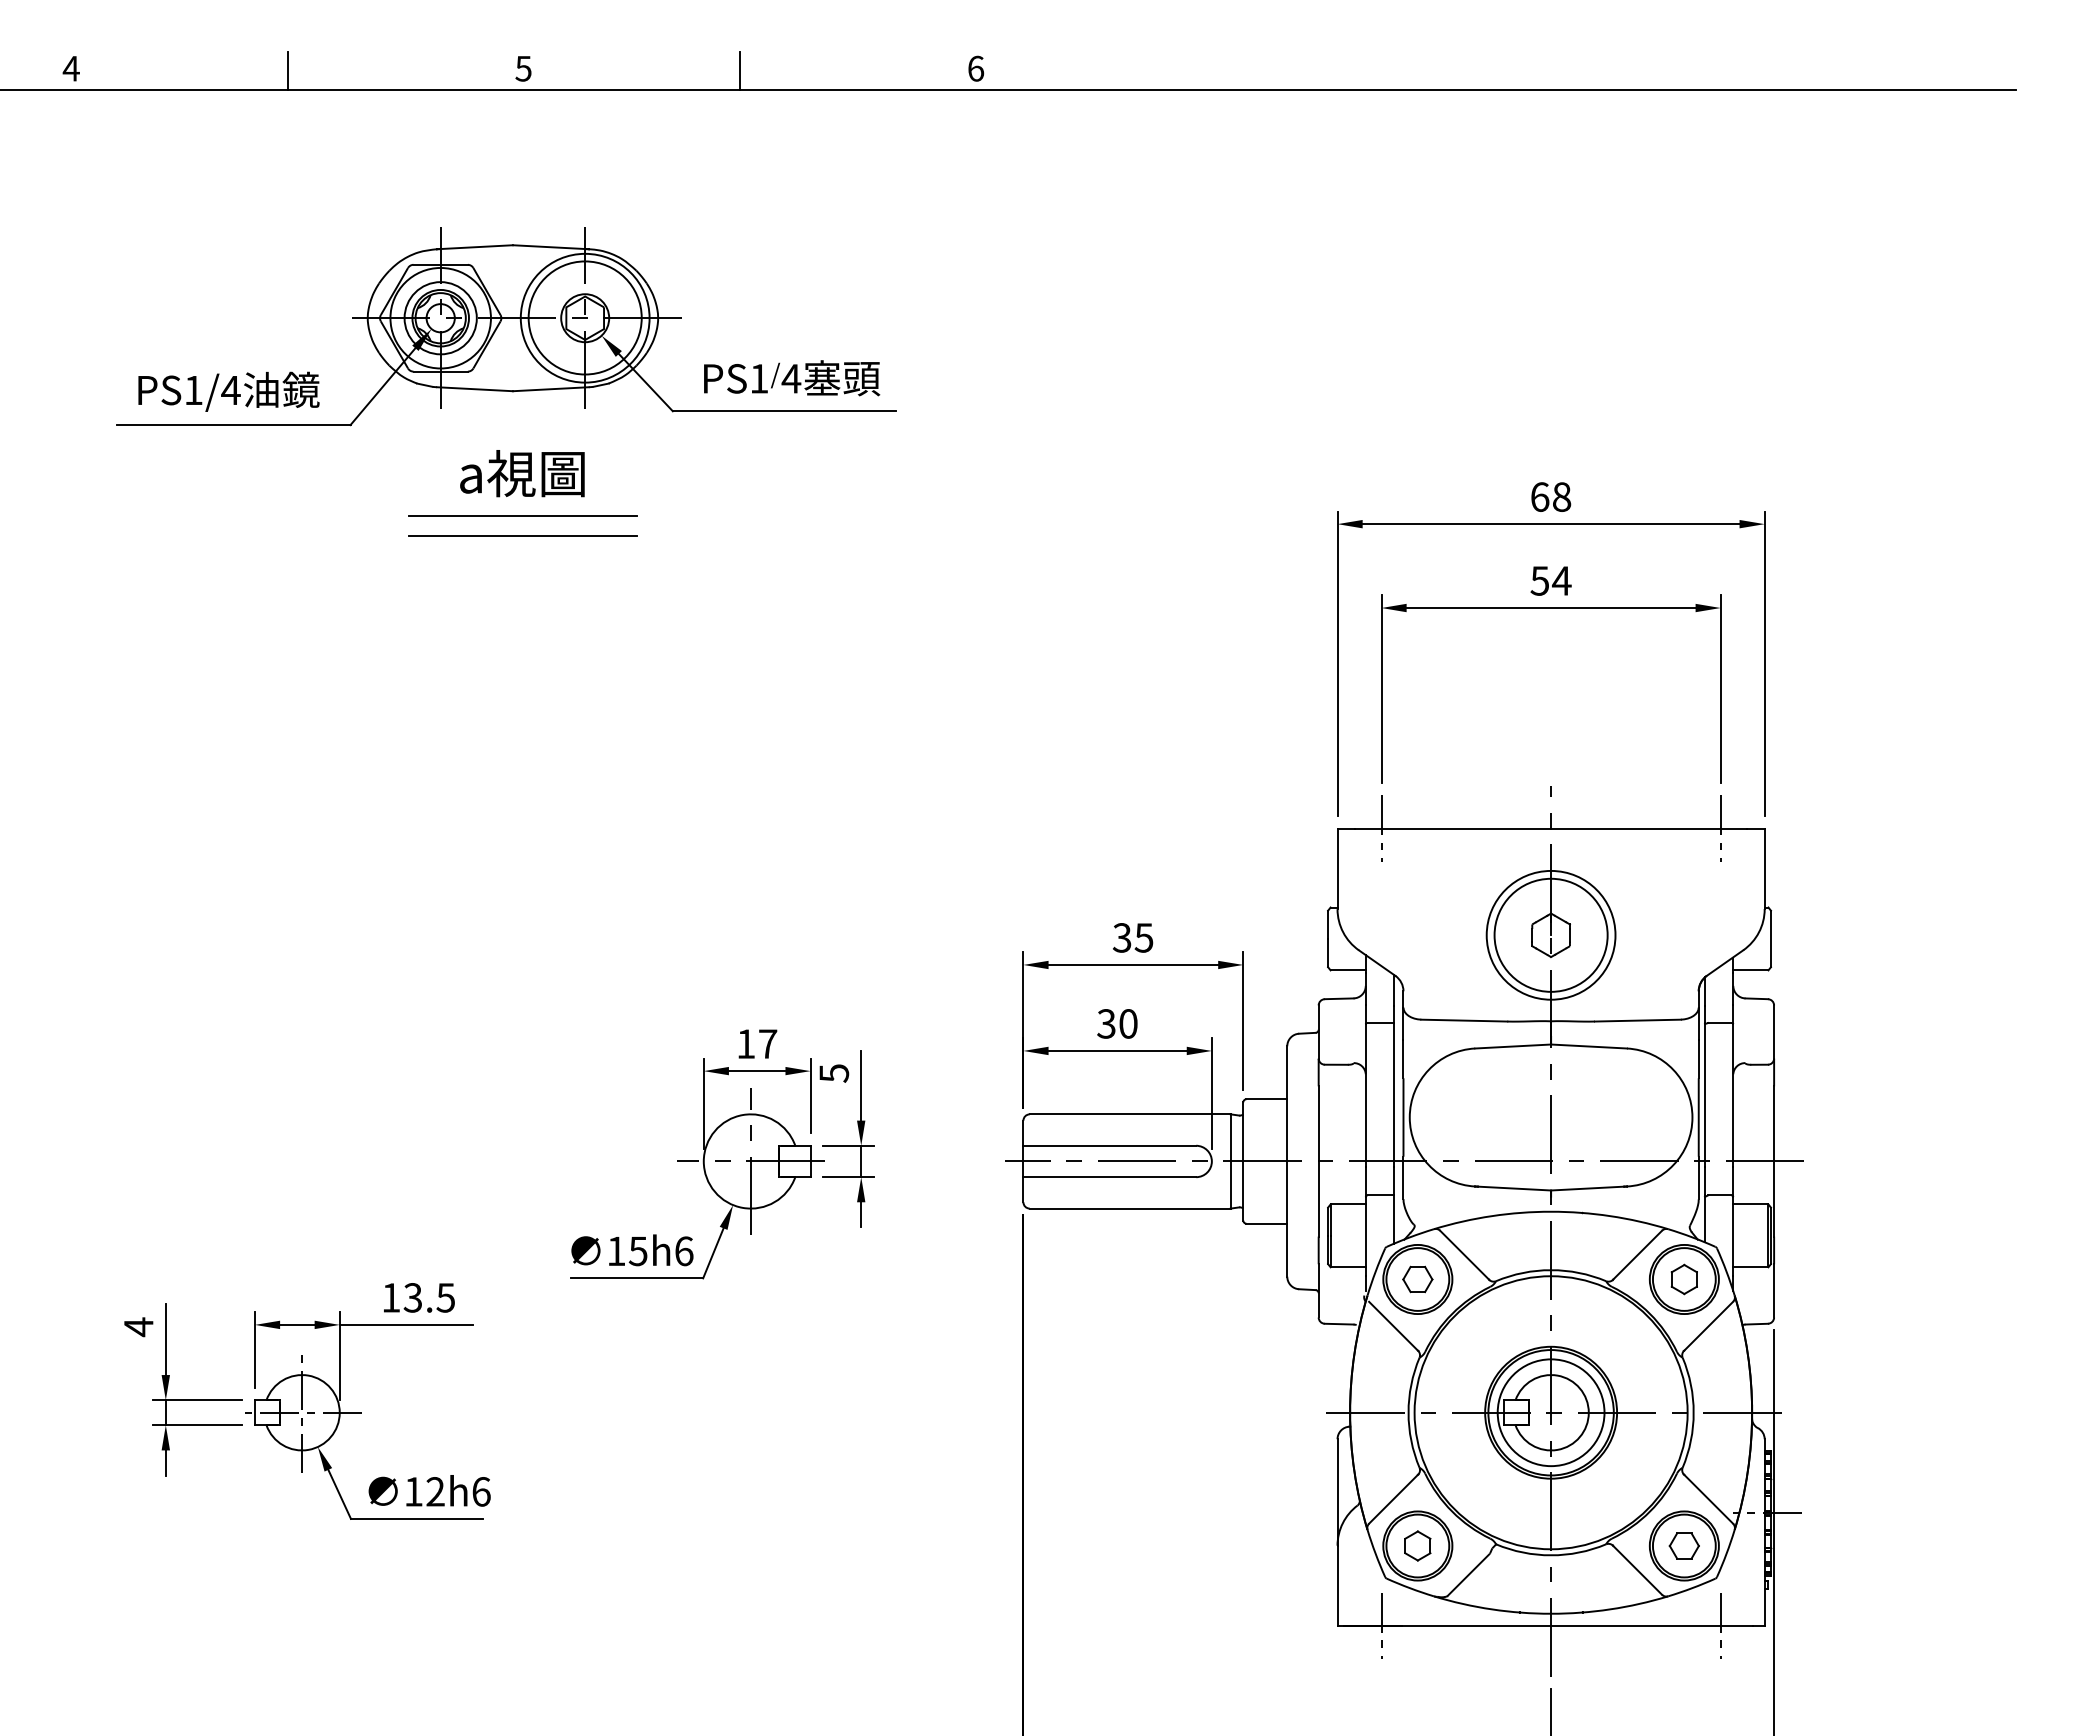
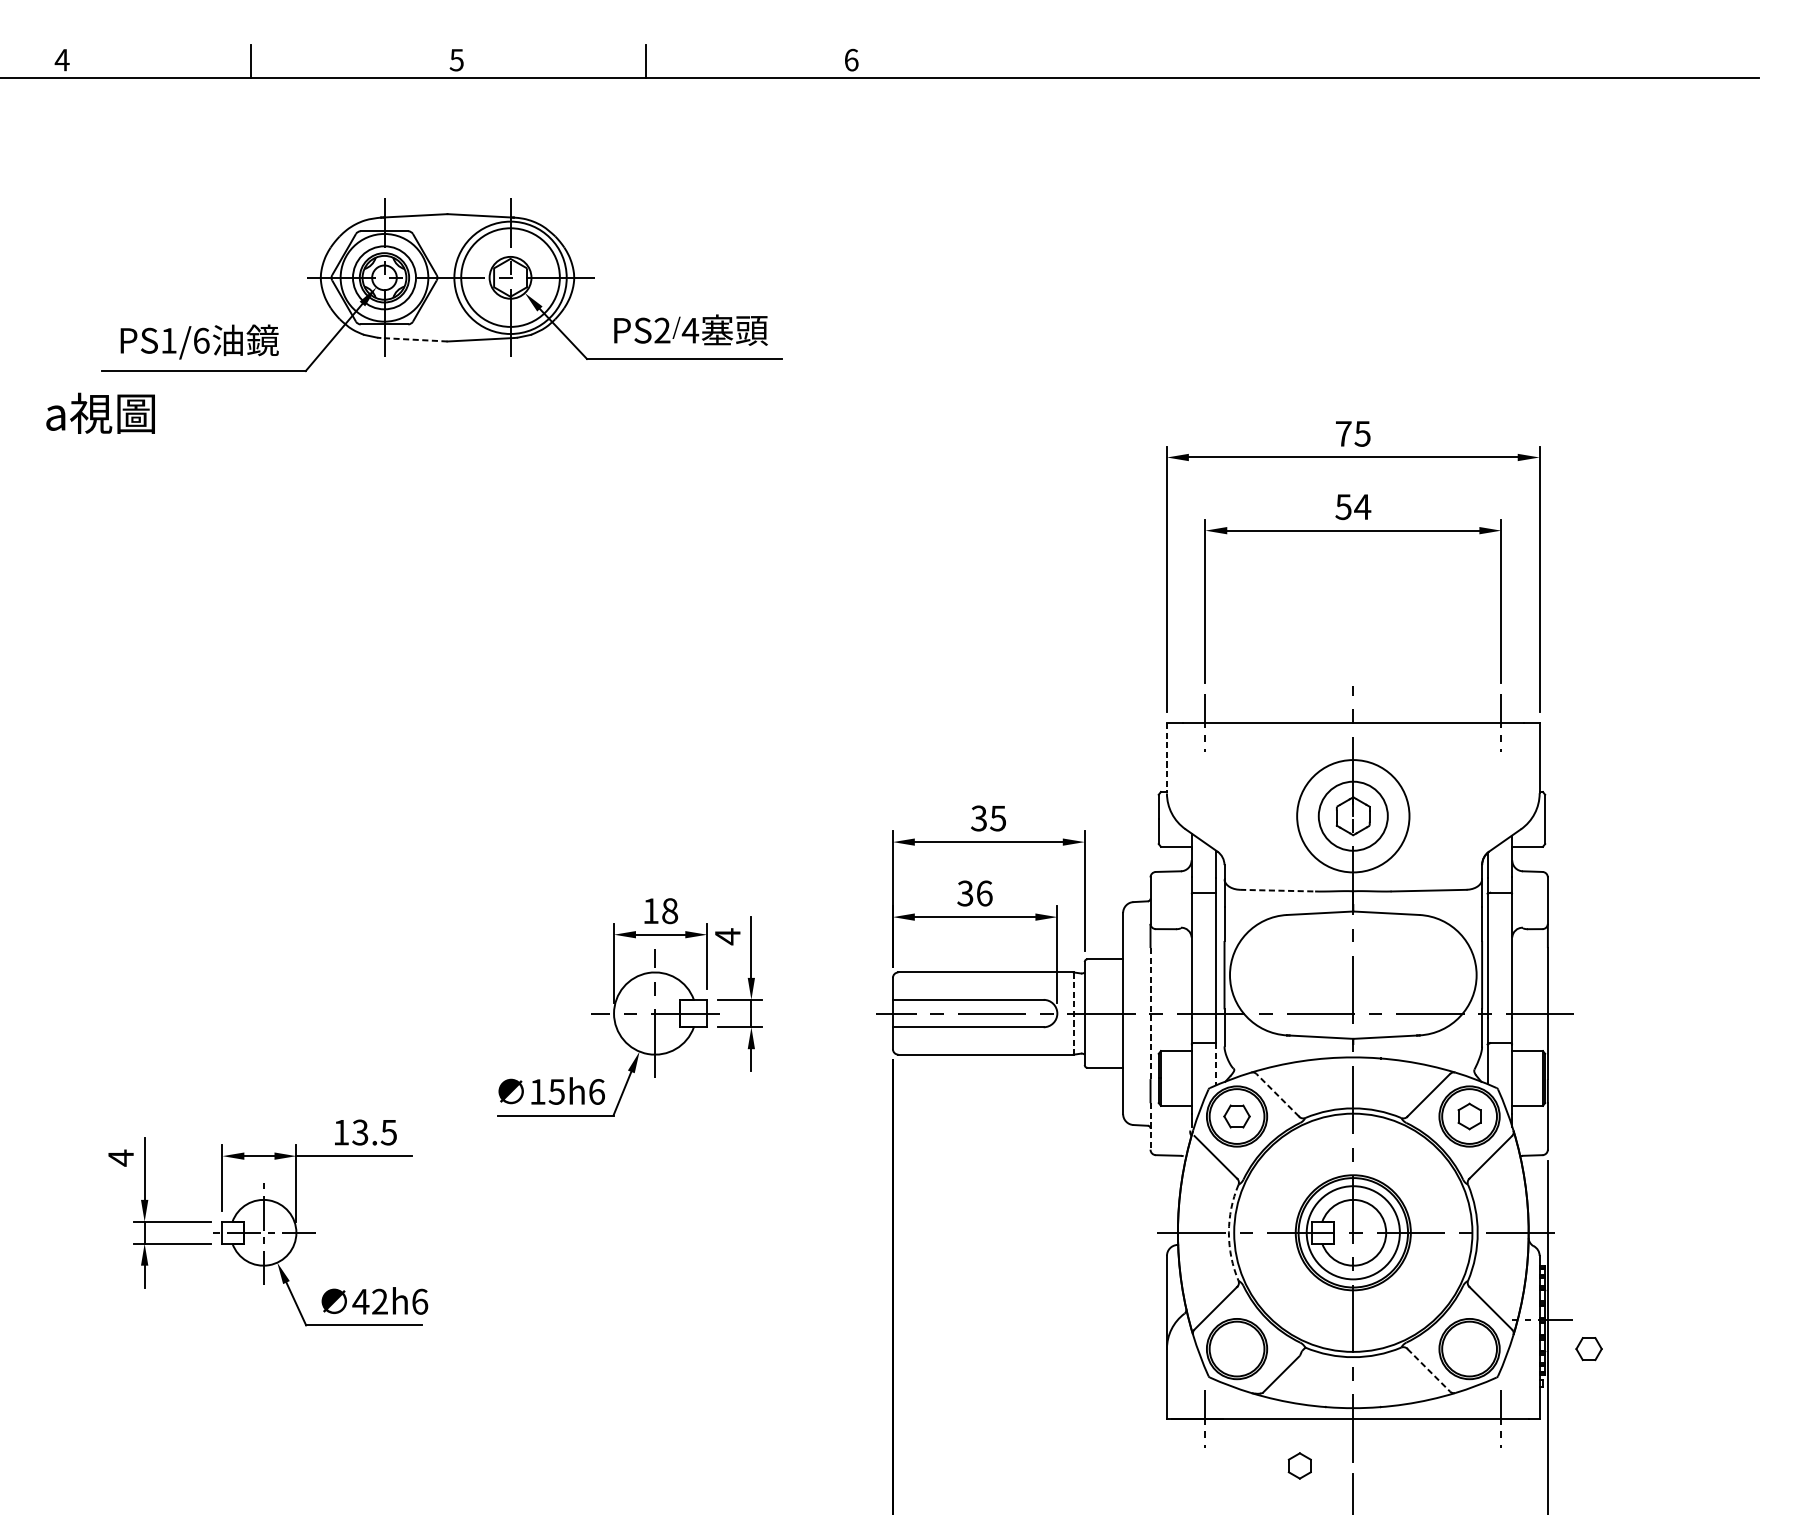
text: (759, 378) -> (662, 330), PS1 -> PS2
line: (475, 389) -> (414, 340), solid -> dashed
text: (230, 390) -> (201, 340), 4 -> 6
text: (522, 473) -> (100, 413), moved
text: (1551, 496) -> (1353, 433), 68 -> 75
line: (522, 515) -> (455, 449), removed
line: (522, 535) -> (455, 467), removed
line: (1337, 869) -> (1166, 758), solid -> dashed
circle: (1550, 934) -> (1352, 815), size x0.7
line: (1464, 1020) -> (1277, 890), solid -> dashed
text: (1128, 1023) -> (984, 893), 30 -> 36
text: (768, 1043) -> (670, 910), 17 -> 18
text: (834, 1073) -> (728, 936), 5 -> 4
line: (1230, 1161) -> (1073, 1013), solid -> dashed
line: (1318, 1161) -> (1150, 1013), solid -> dashed
line: (1394, 1220) -> (1216, 1065), solid -> dashed
line: (1464, 1255) -> (1277, 1095), solid -> dashed
line: (1318, 1290) -> (1150, 1126), solid -> dashed
arc: (1408, 1412) -> (1228, 1232), solid -> dashed
text: (413, 1491) -> (360, 1301), 12h6 -> 42h6
part: (1417, 1545) -> (1299, 1465), moved
part: (1683, 1545) -> (1588, 1348), moved
line: (1637, 1570) -> (1428, 1370), solid -> dashed

